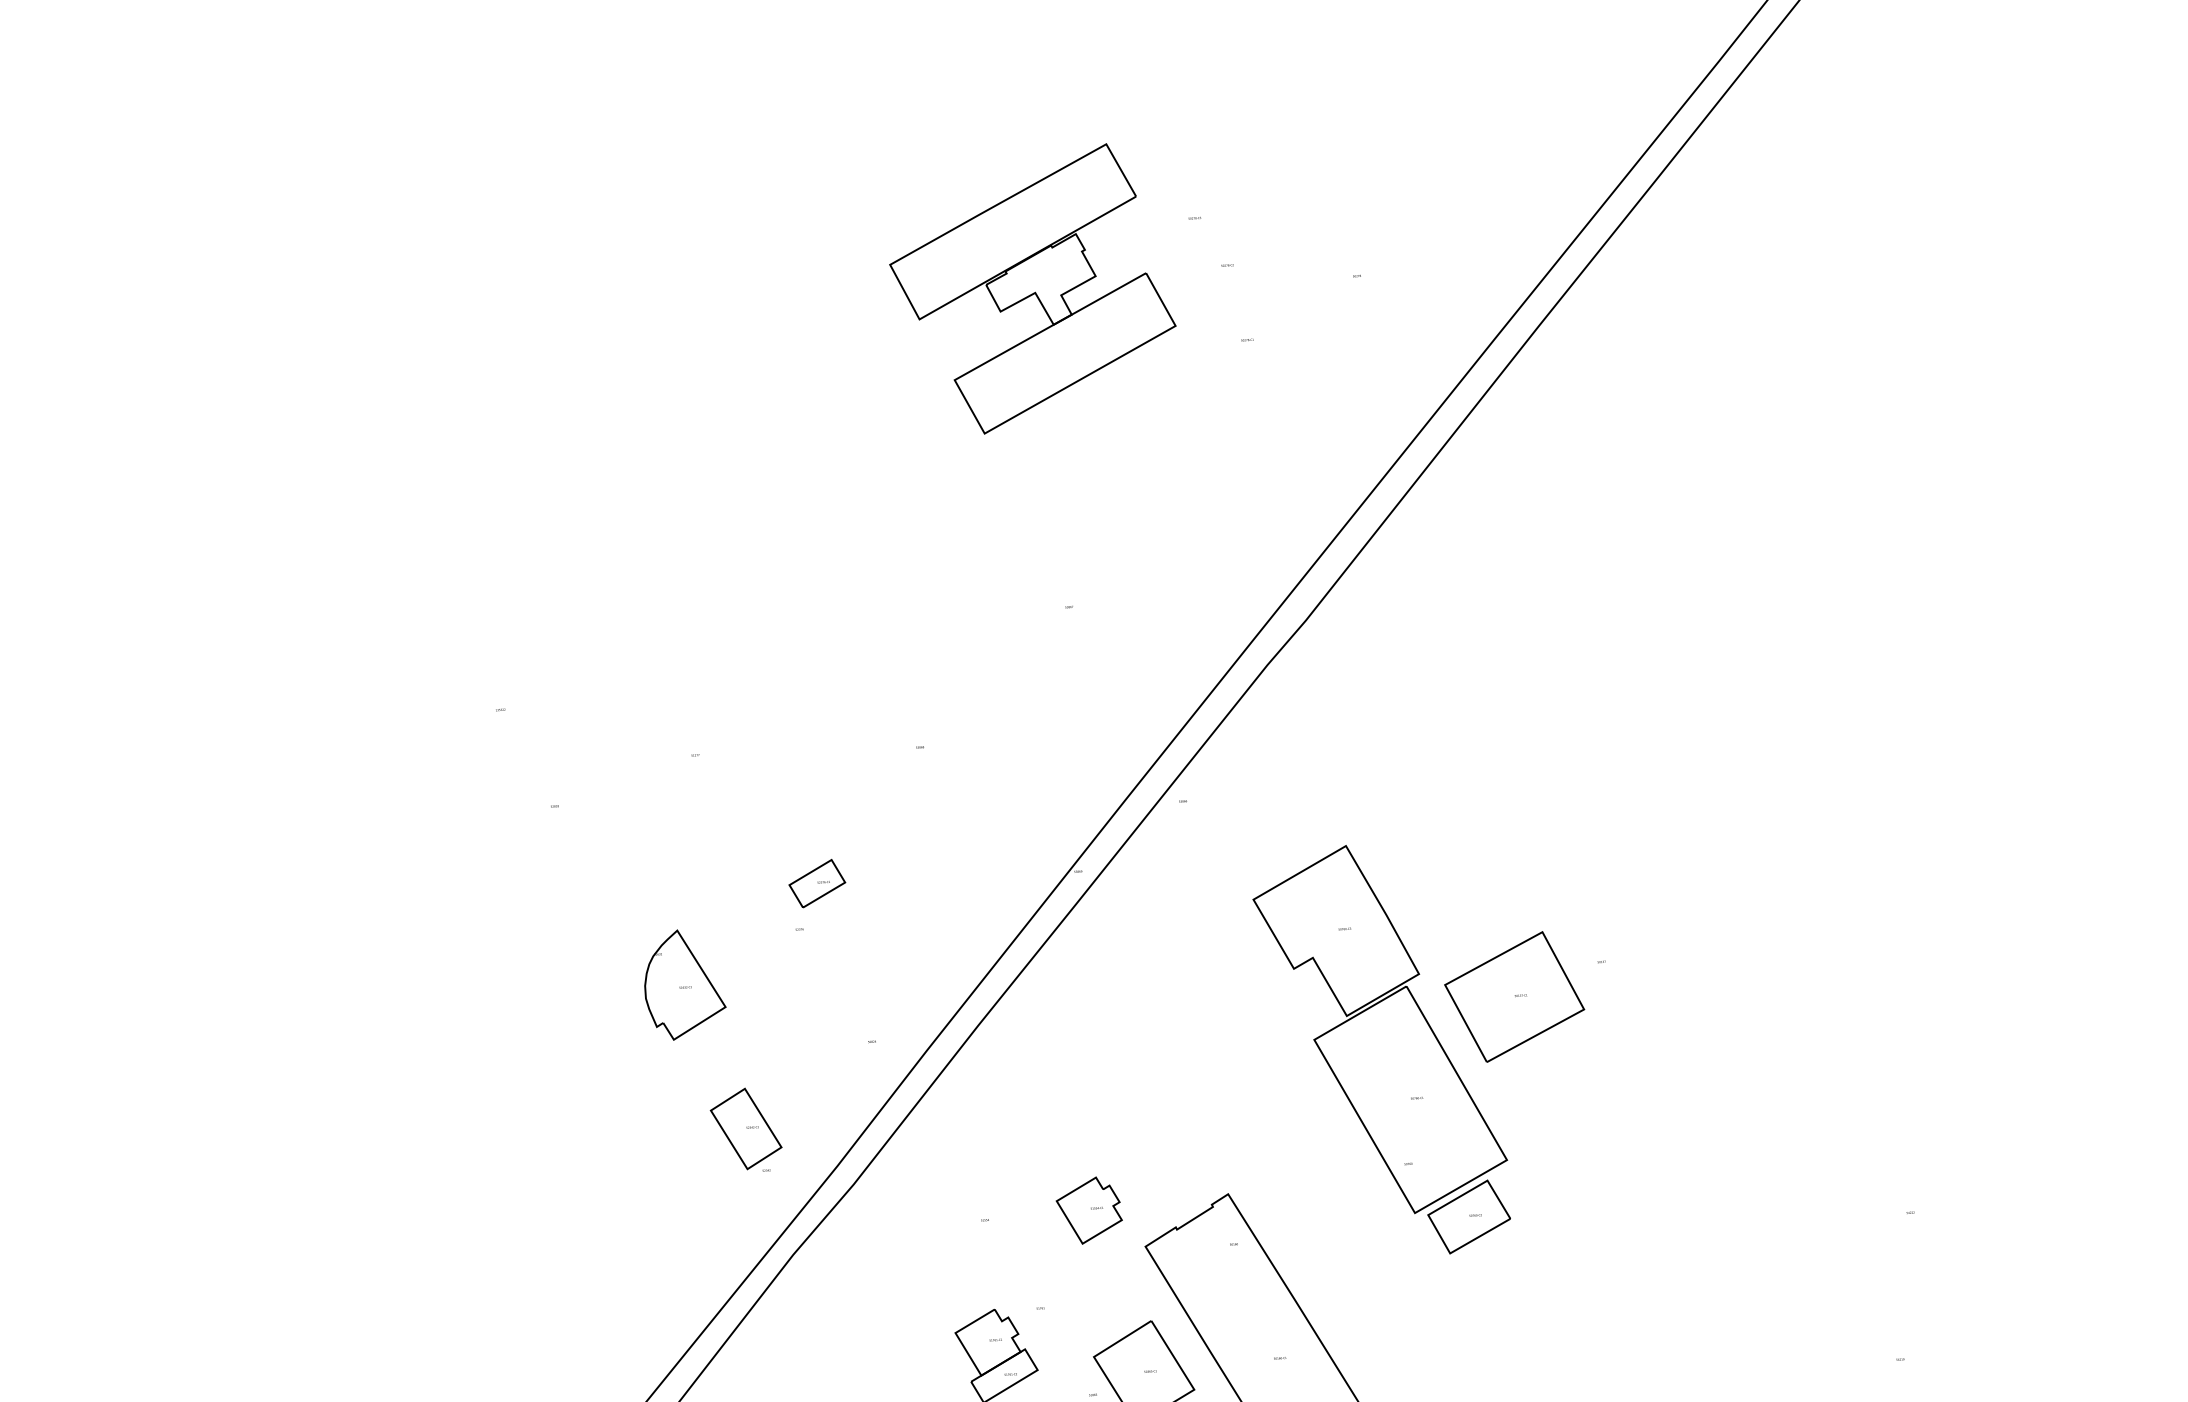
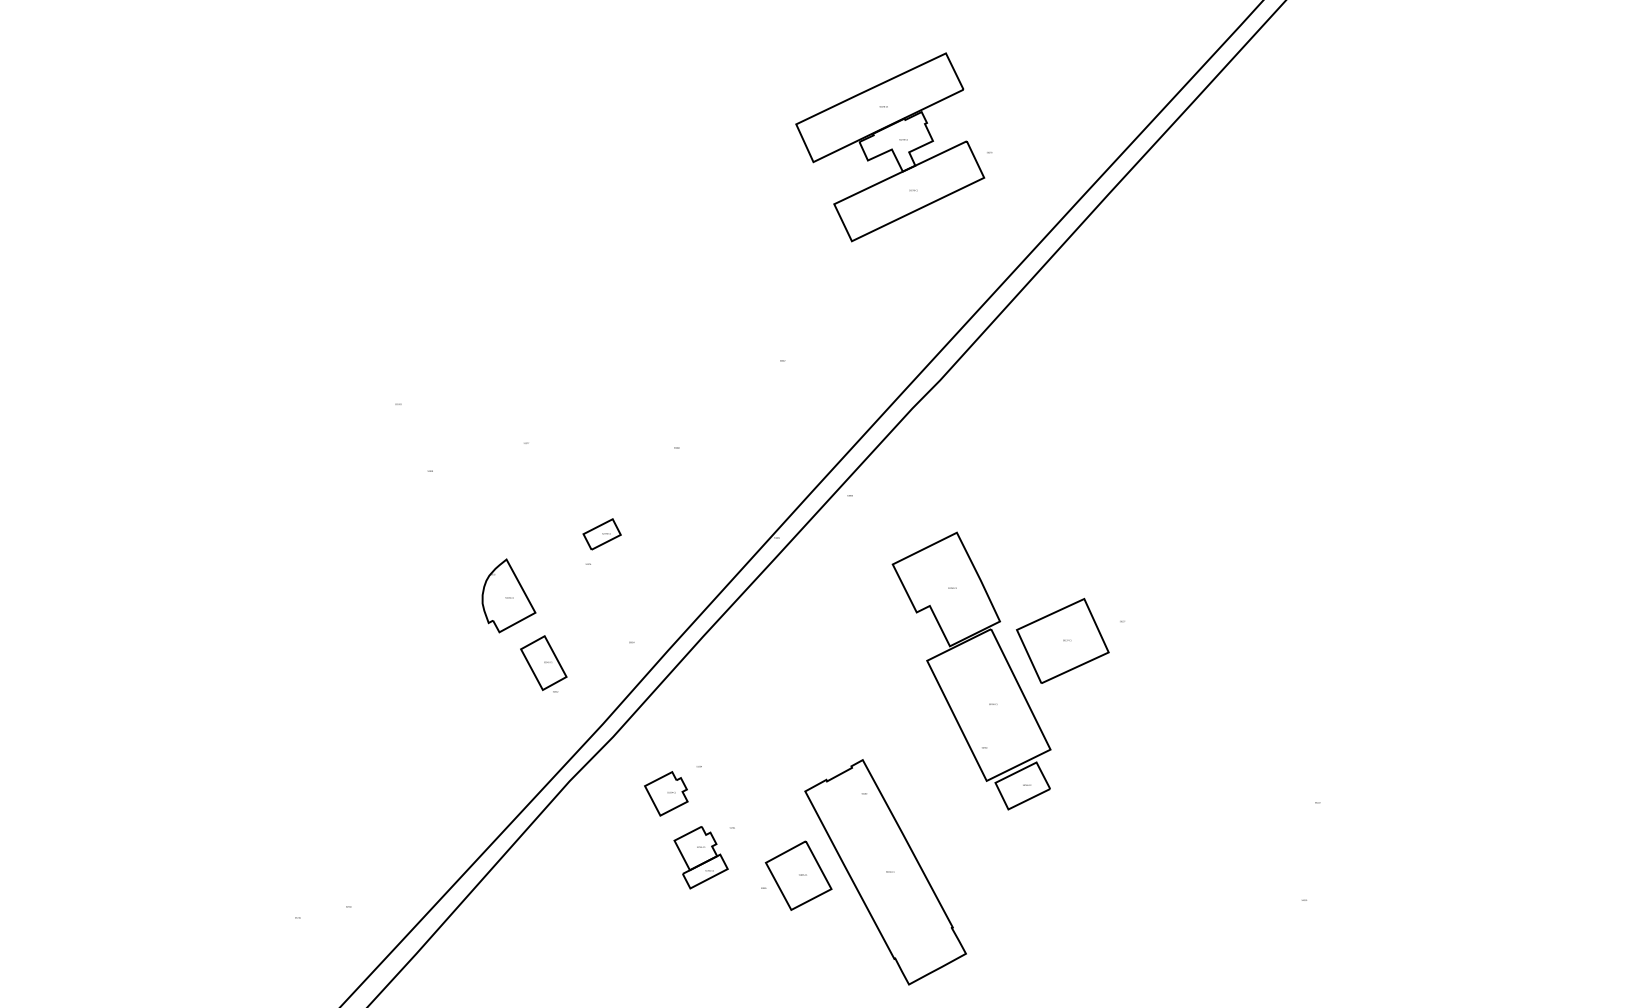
part: (1032, 290) -> (890, 147), moved
part: (745, 1129) -> (543, 663), moved
part: (1089, 1210) -> (666, 793), moved

